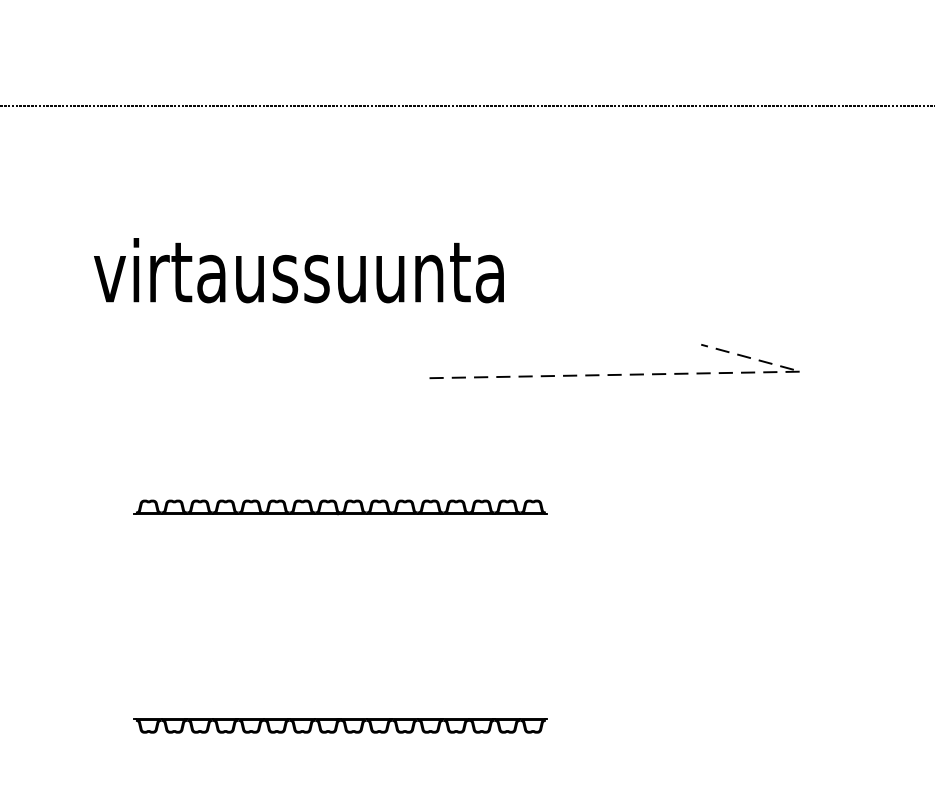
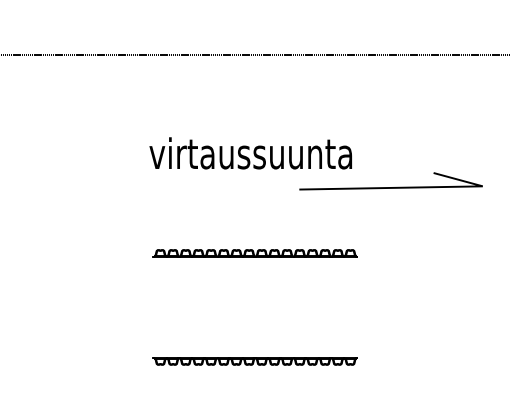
text: (298, 270) -> (250, 153), moved
line: (666, 374) -> (416, 187), dashed -> solid

